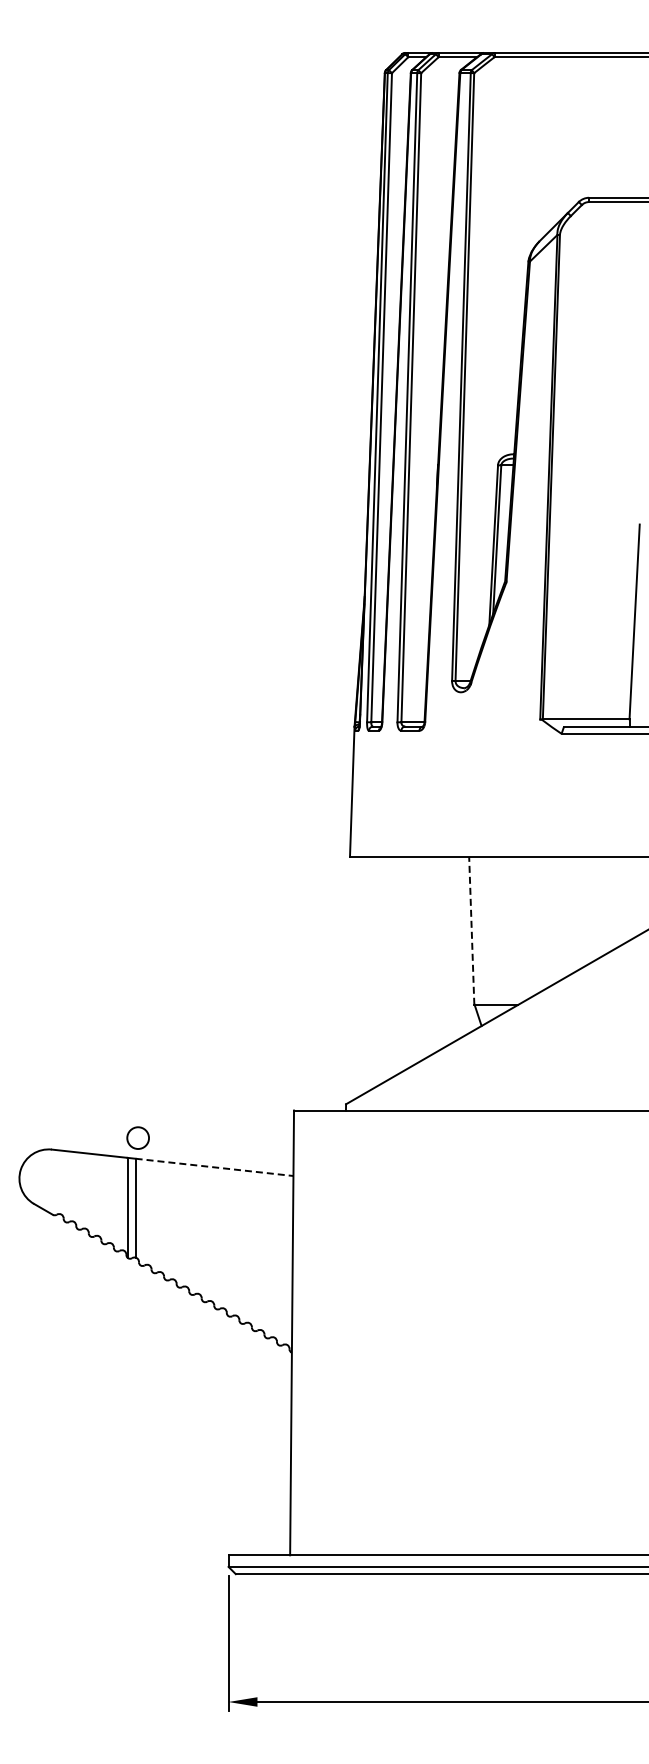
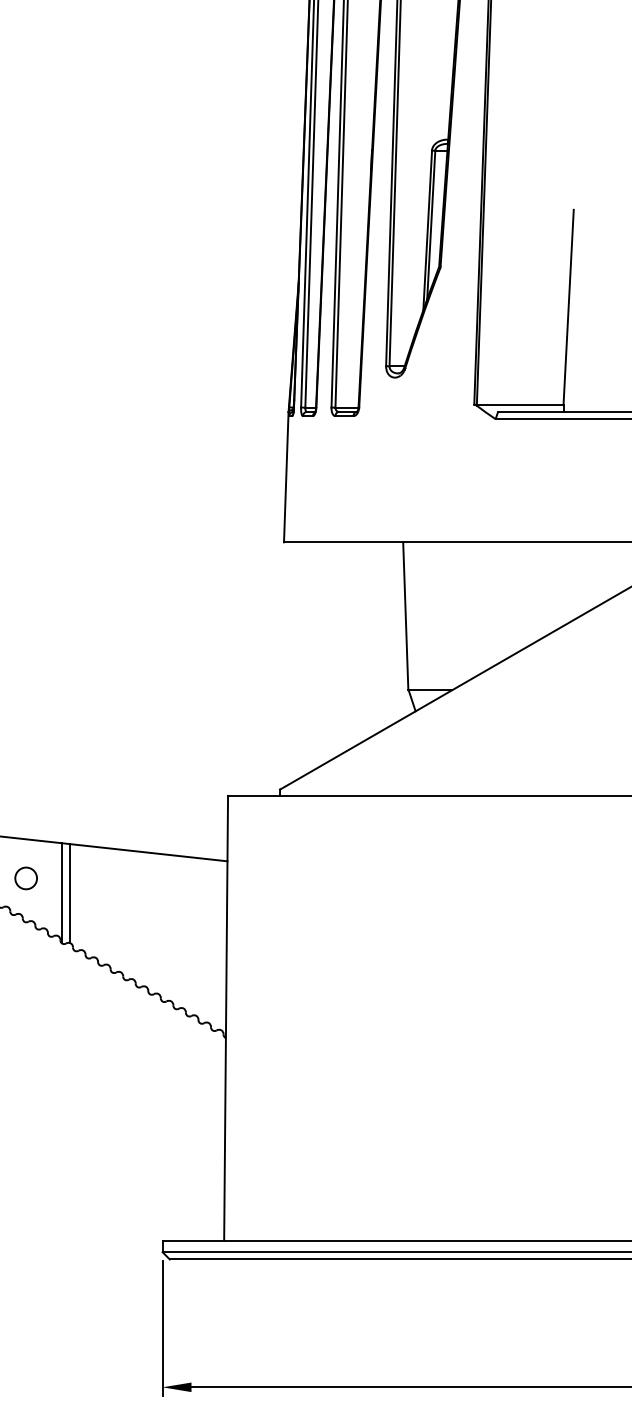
line: (471, 930) -> (405, 615), dashed -> solid
circle: (137, 1137) -> (25, 877), moved
line: (215, 1167) -> (149, 852), dashed -> solid

